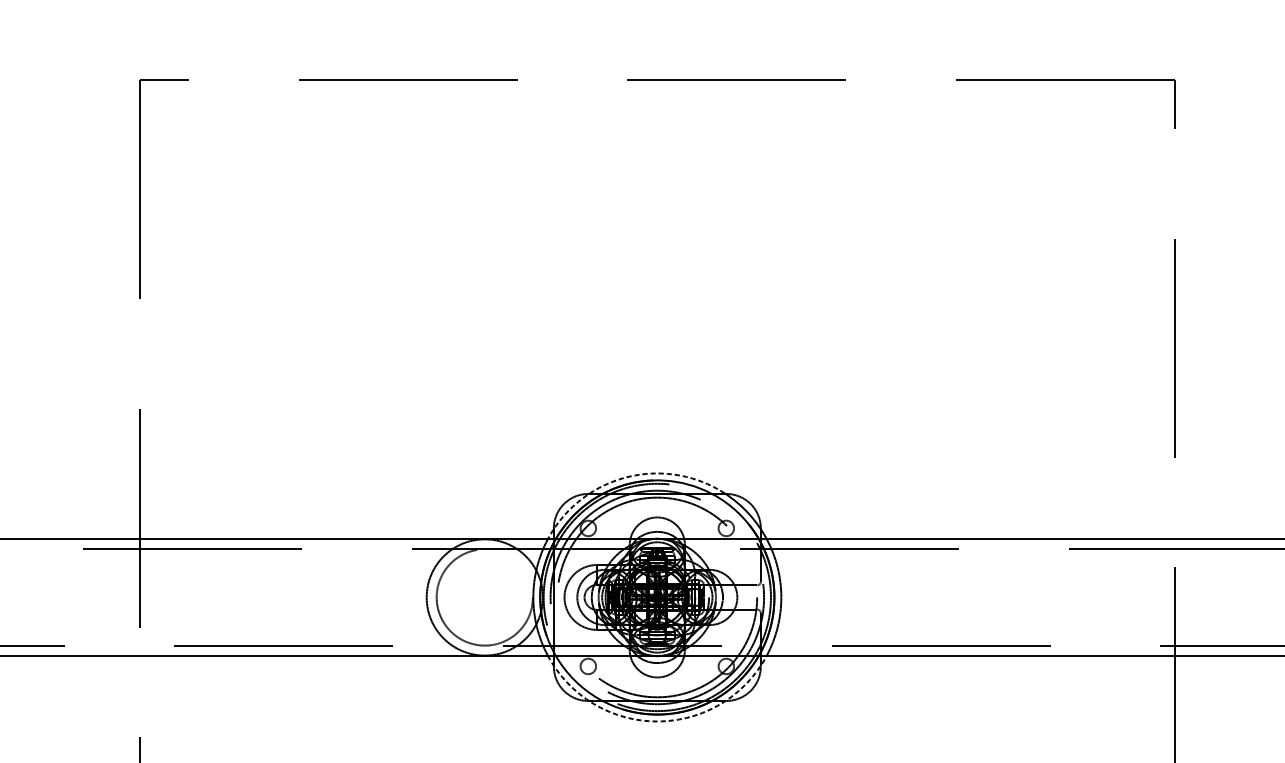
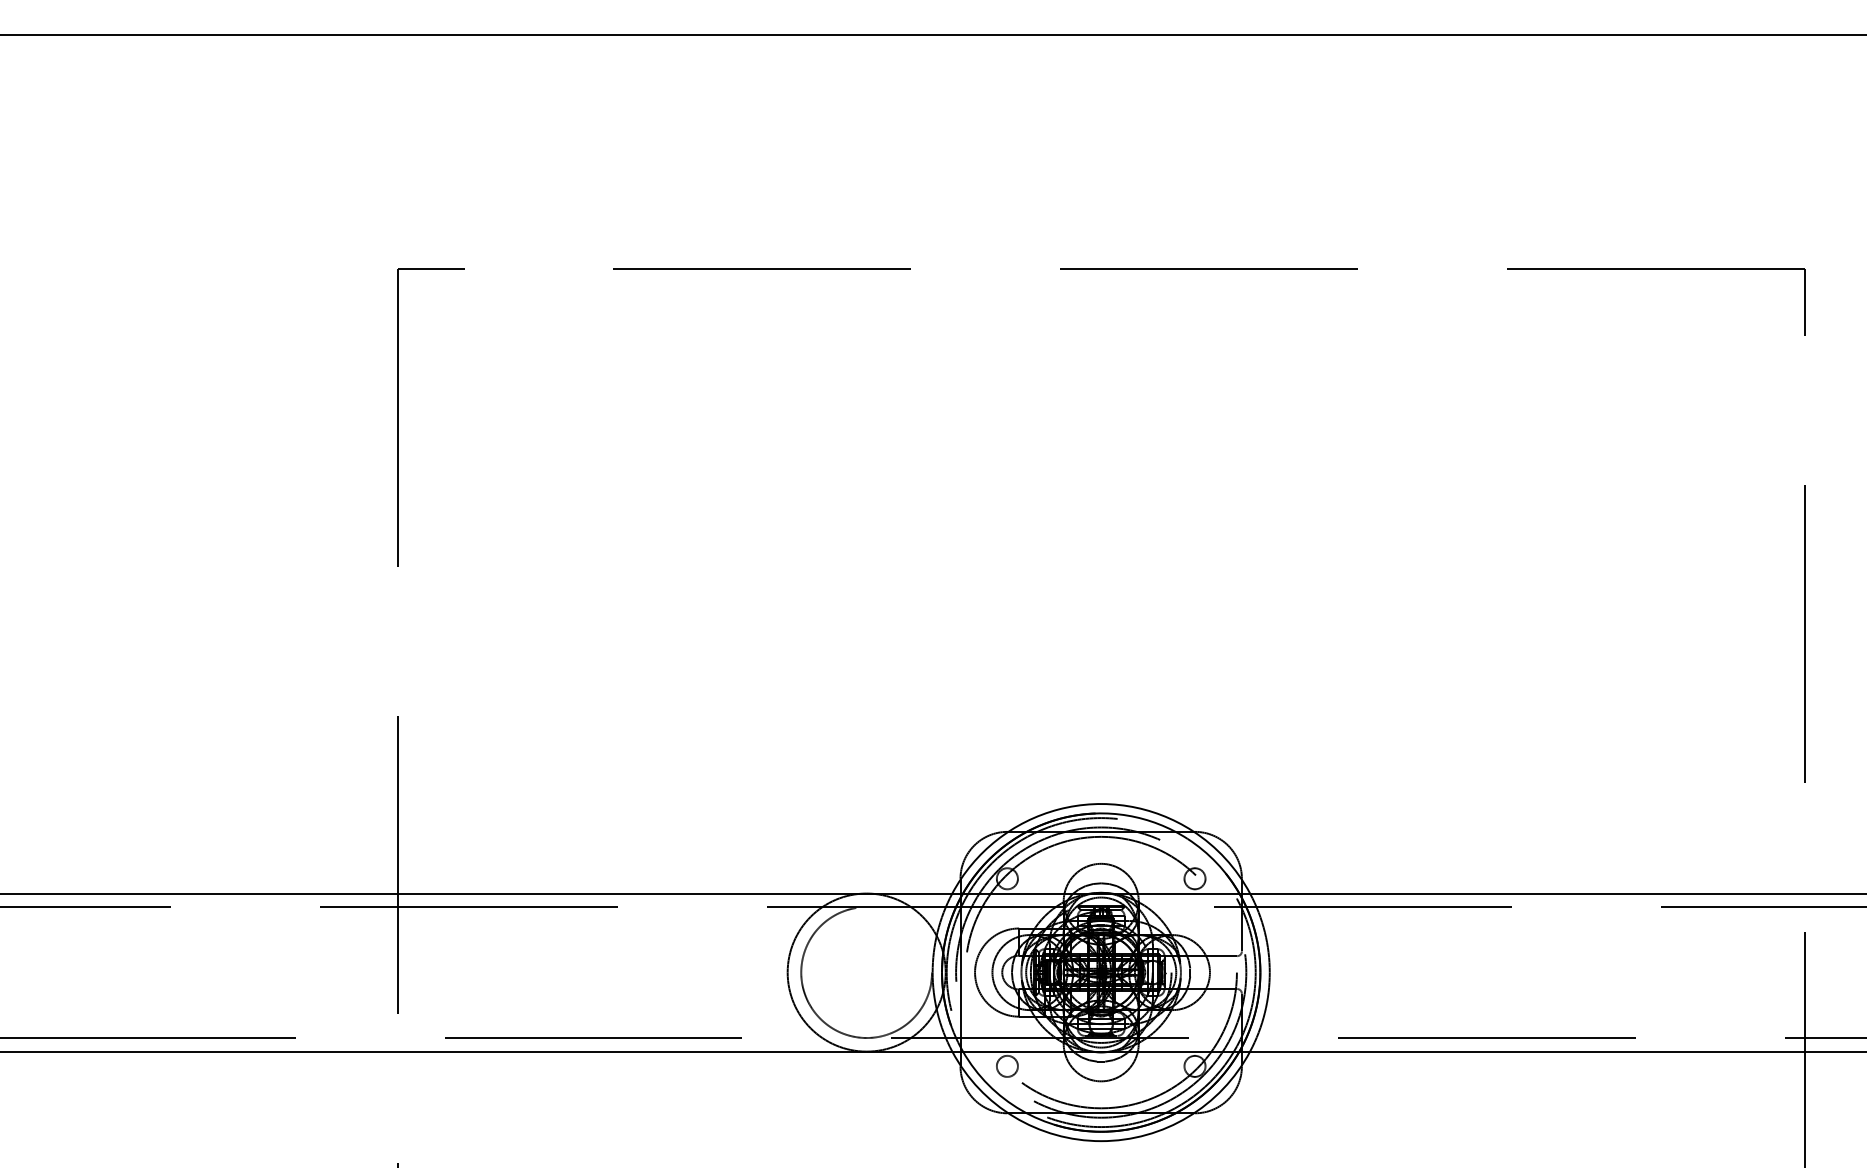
arc: (625, 477) -> (1058, 809), dashed -> solid
arc: (657, 721) -> (1101, 1141), dashed -> solid

